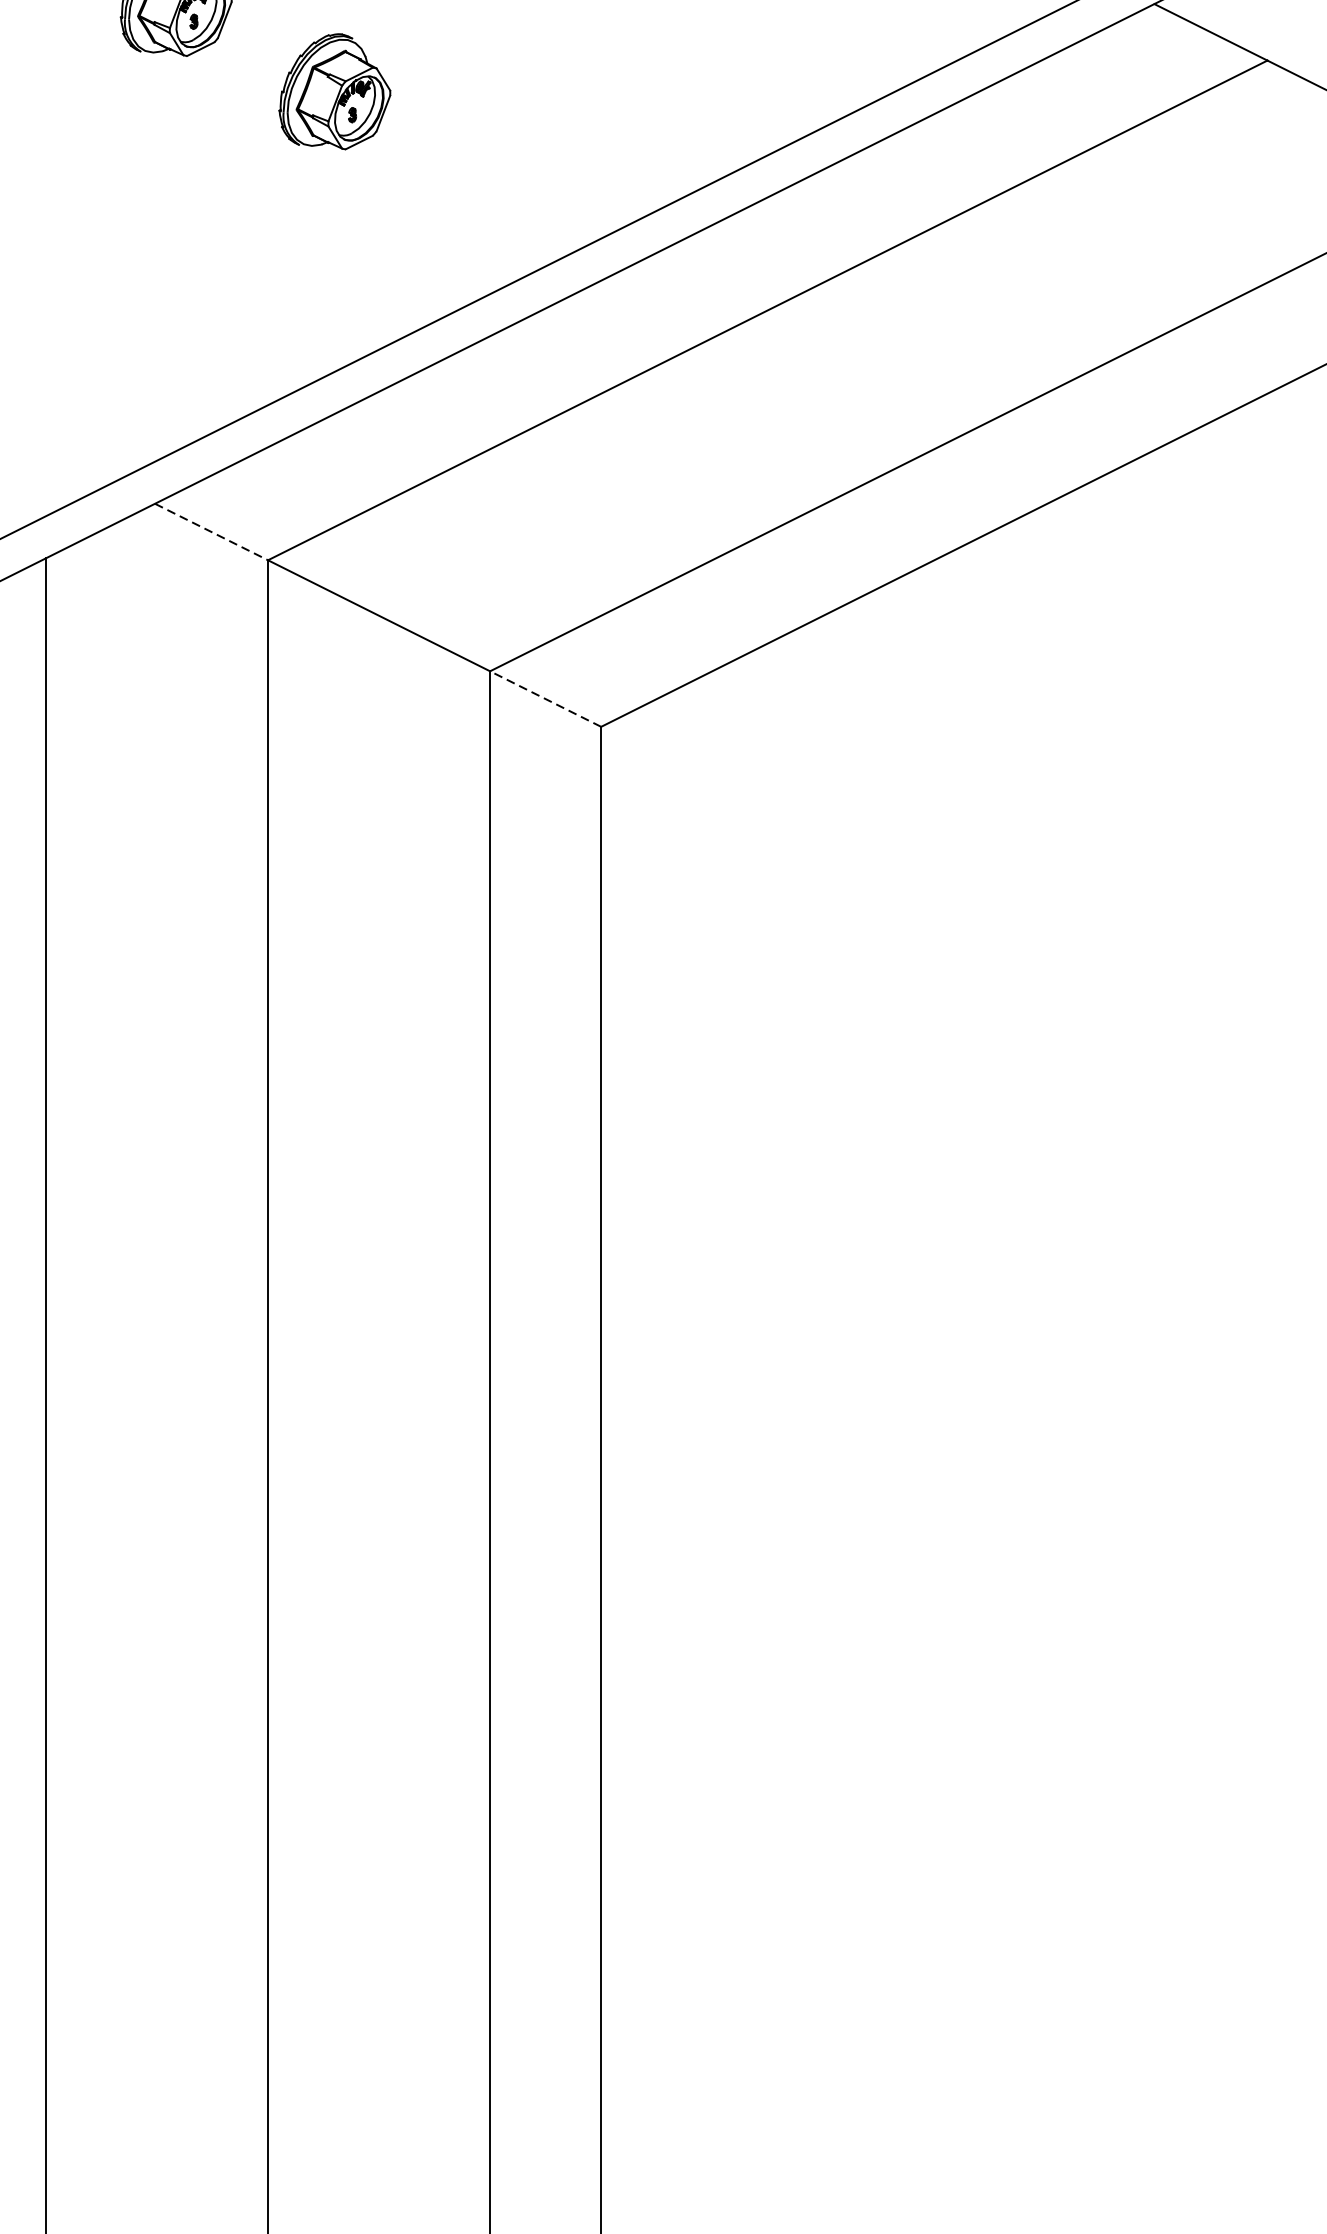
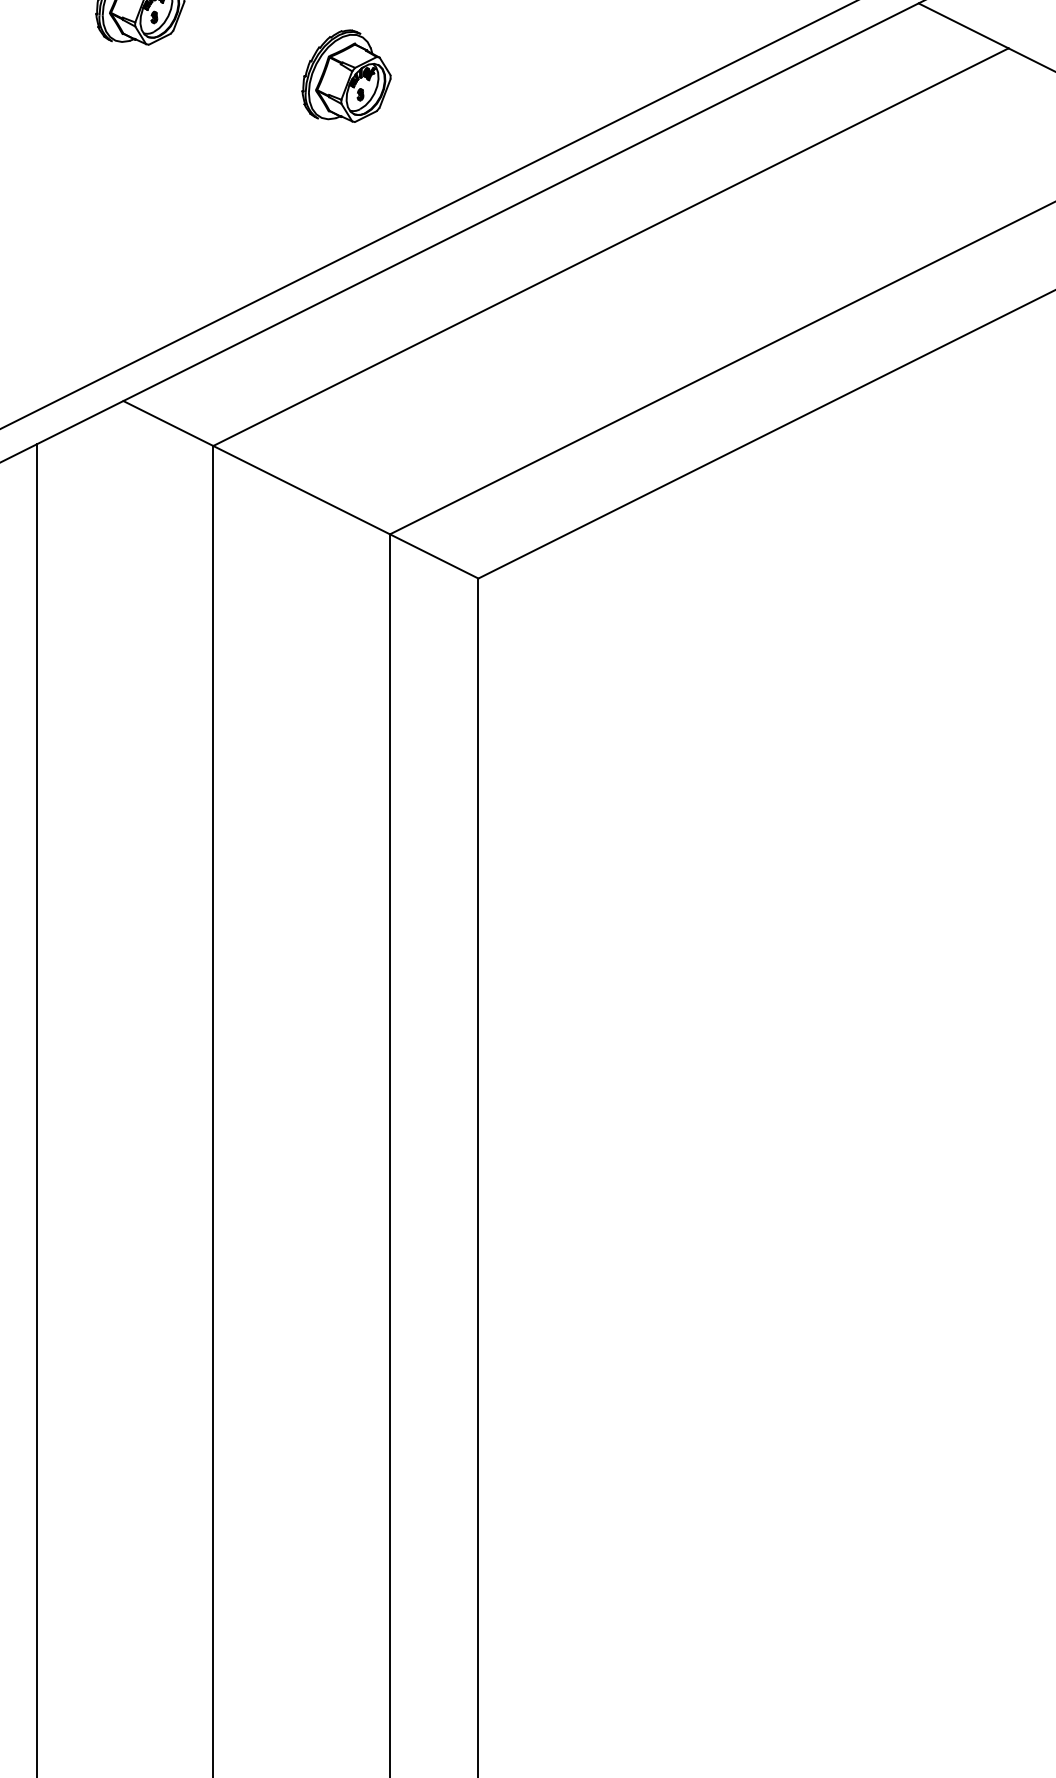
part: (334, 90) -> (346, 75), moved
line: (211, 532) -> (168, 423), dashed -> solid
line: (544, 699) -> (433, 556), dashed -> solid

